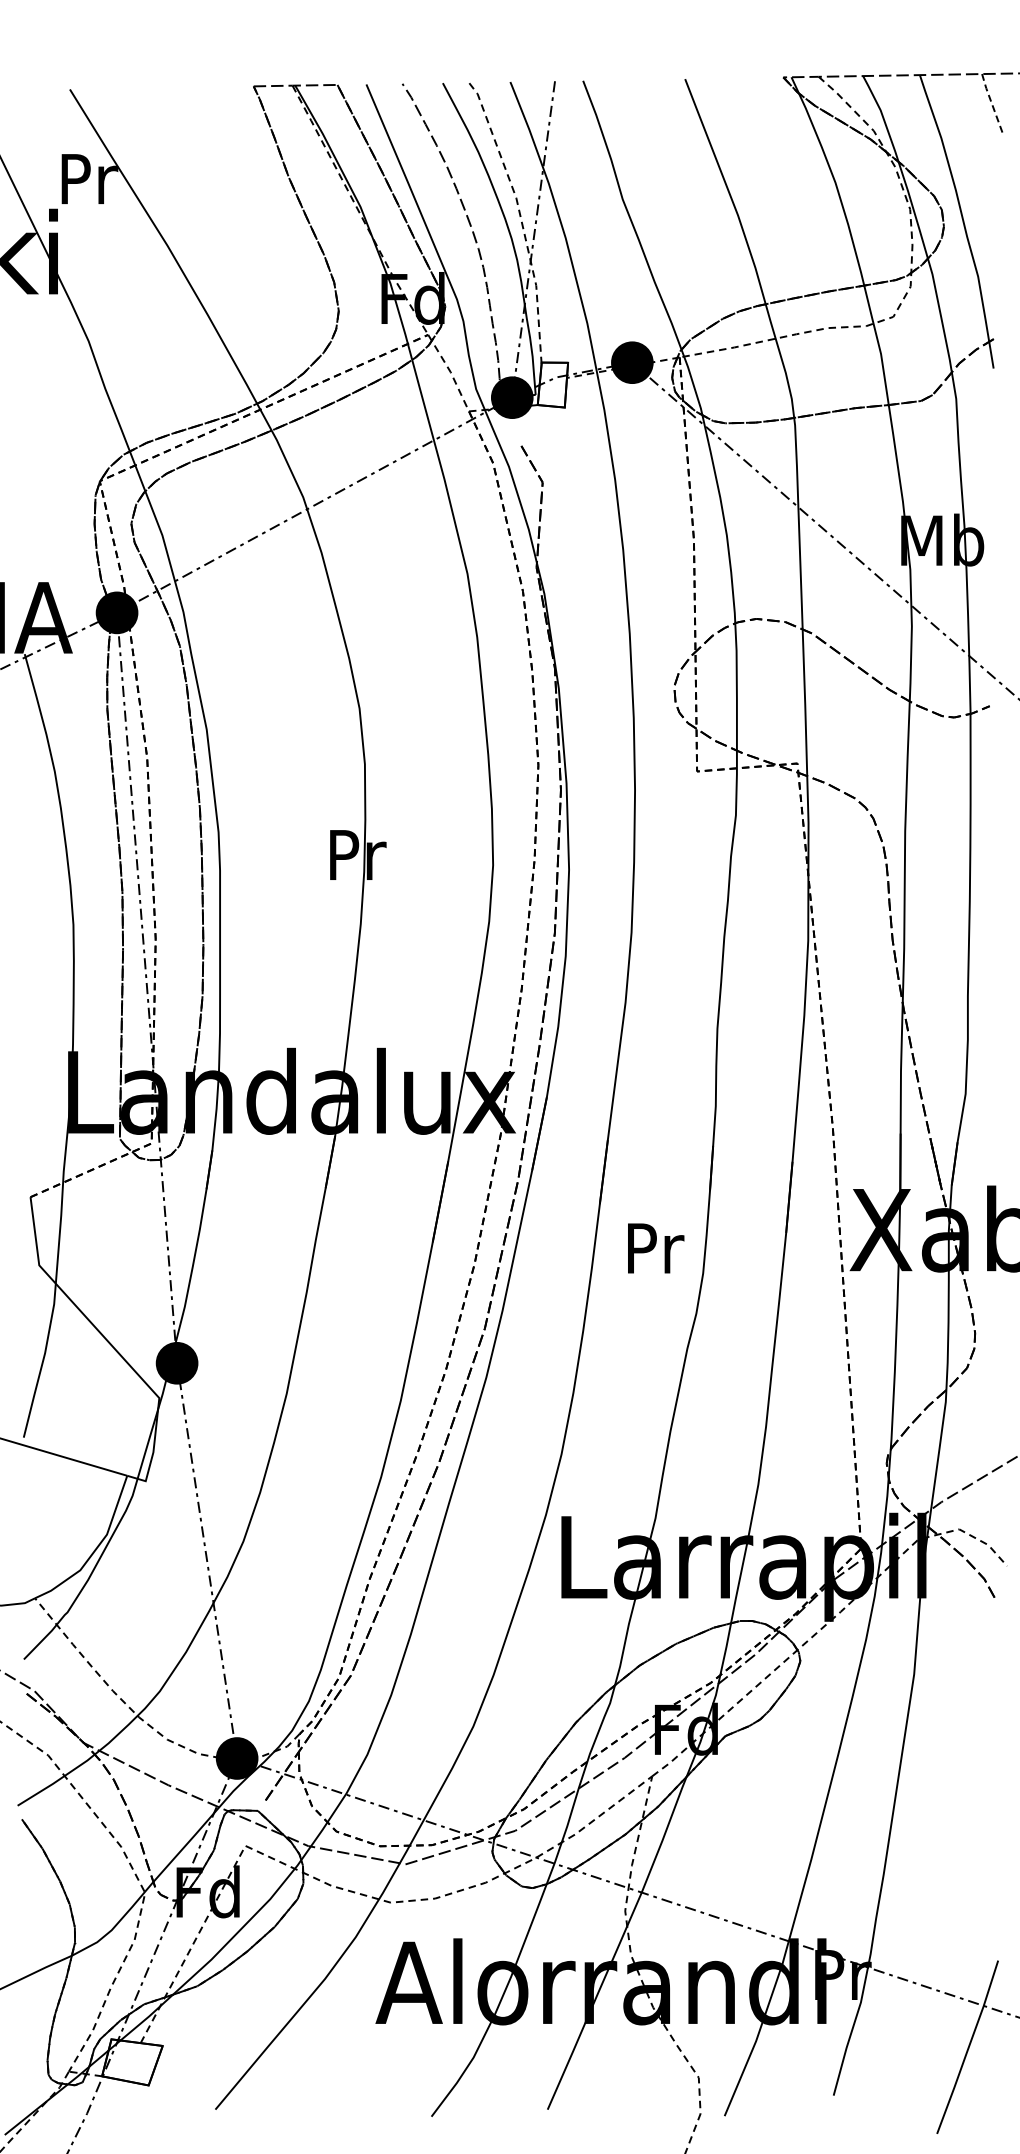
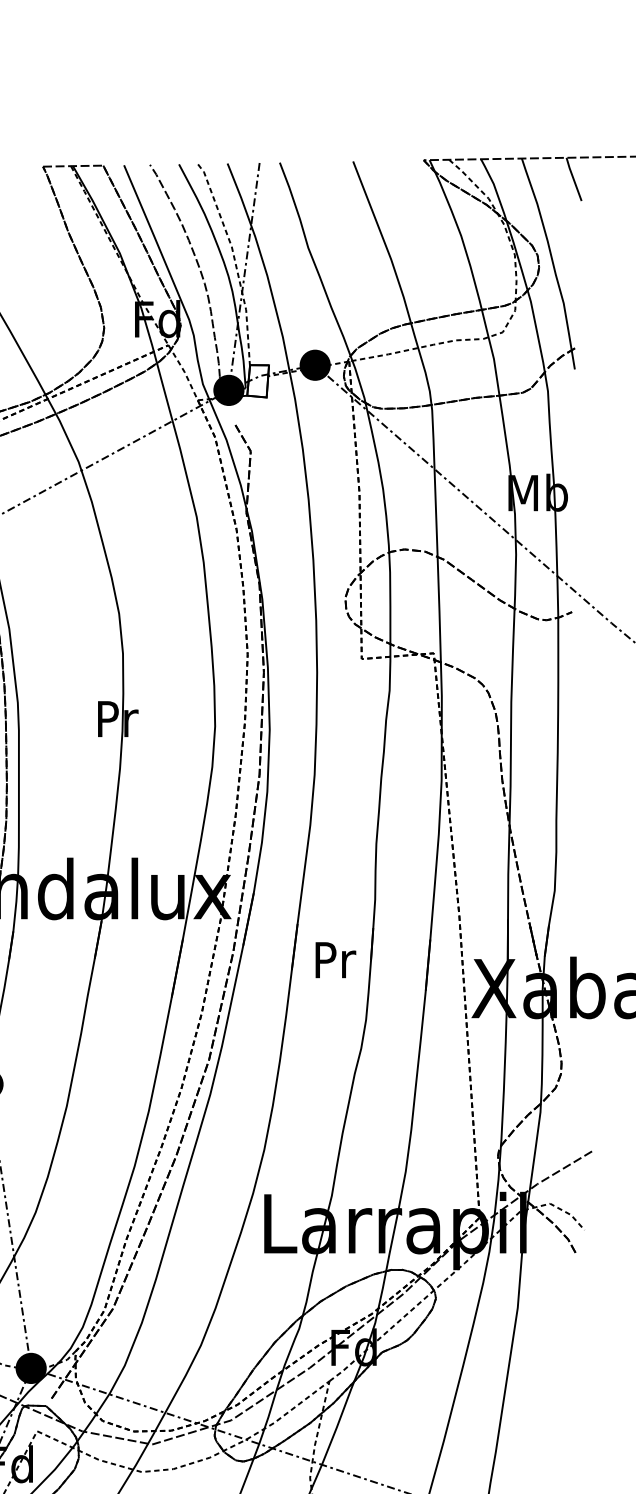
line: (992, 104) -> (574, 179), dashed -> solid
text: (656, 1248) -> (336, 960), moved

